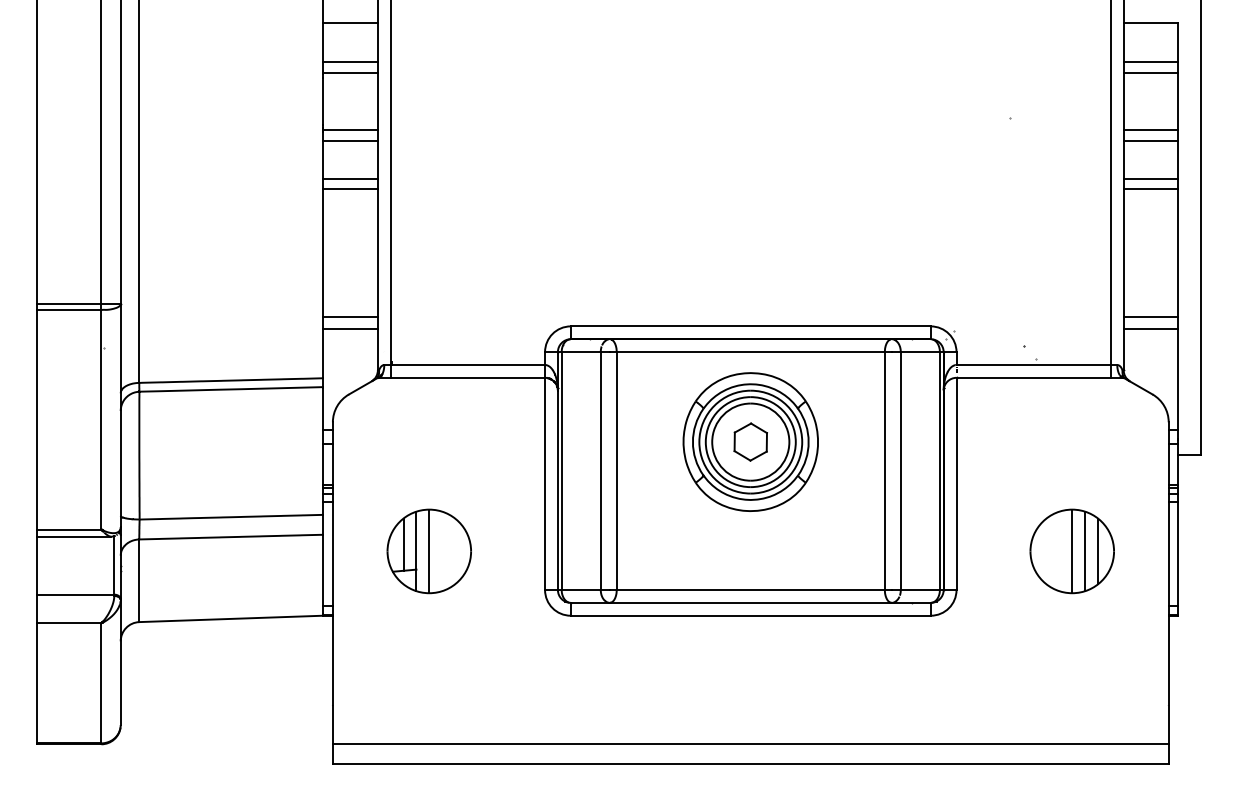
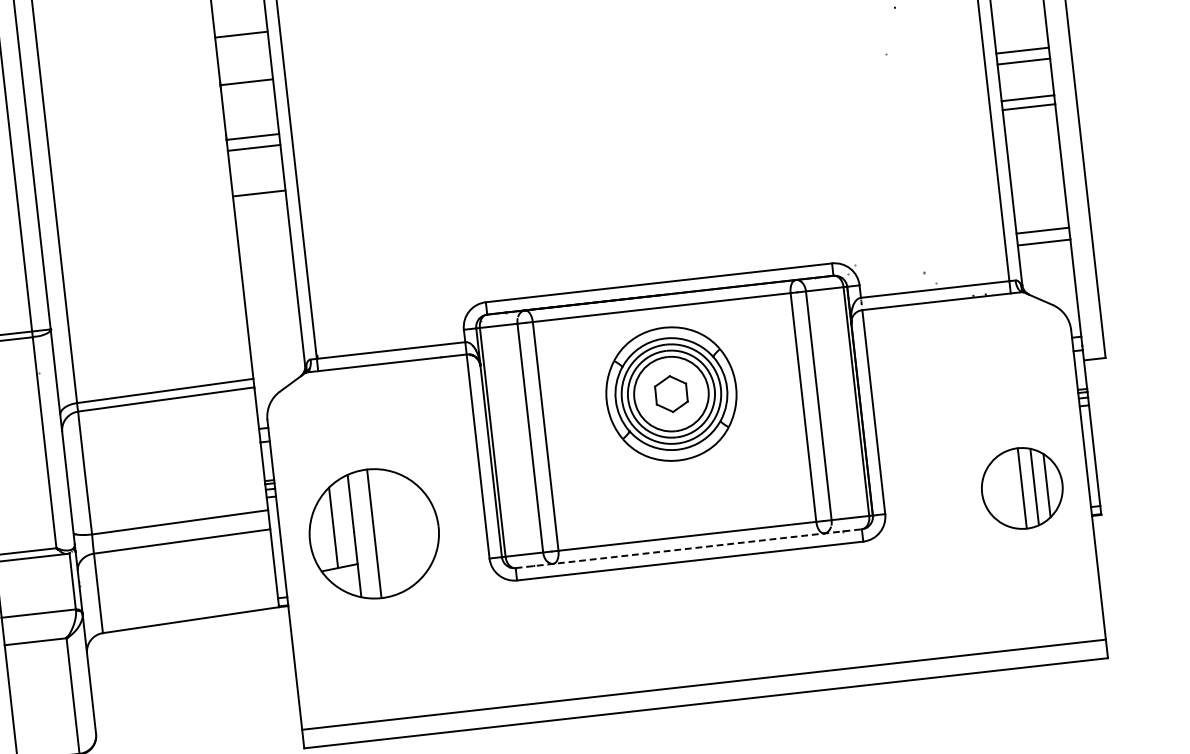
line: (350, 61) -> (245, 71), removed
line: (350, 179) -> (258, 184), removed
line: (350, 317) -> (273, 317), removed
line: (350, 329) -> (274, 329), removed
part: (428, 551) -> (373, 534), size x1.6
part: (1071, 551) -> (1021, 488), moved
line: (751, 602) -> (689, 548), solid -> dashed

